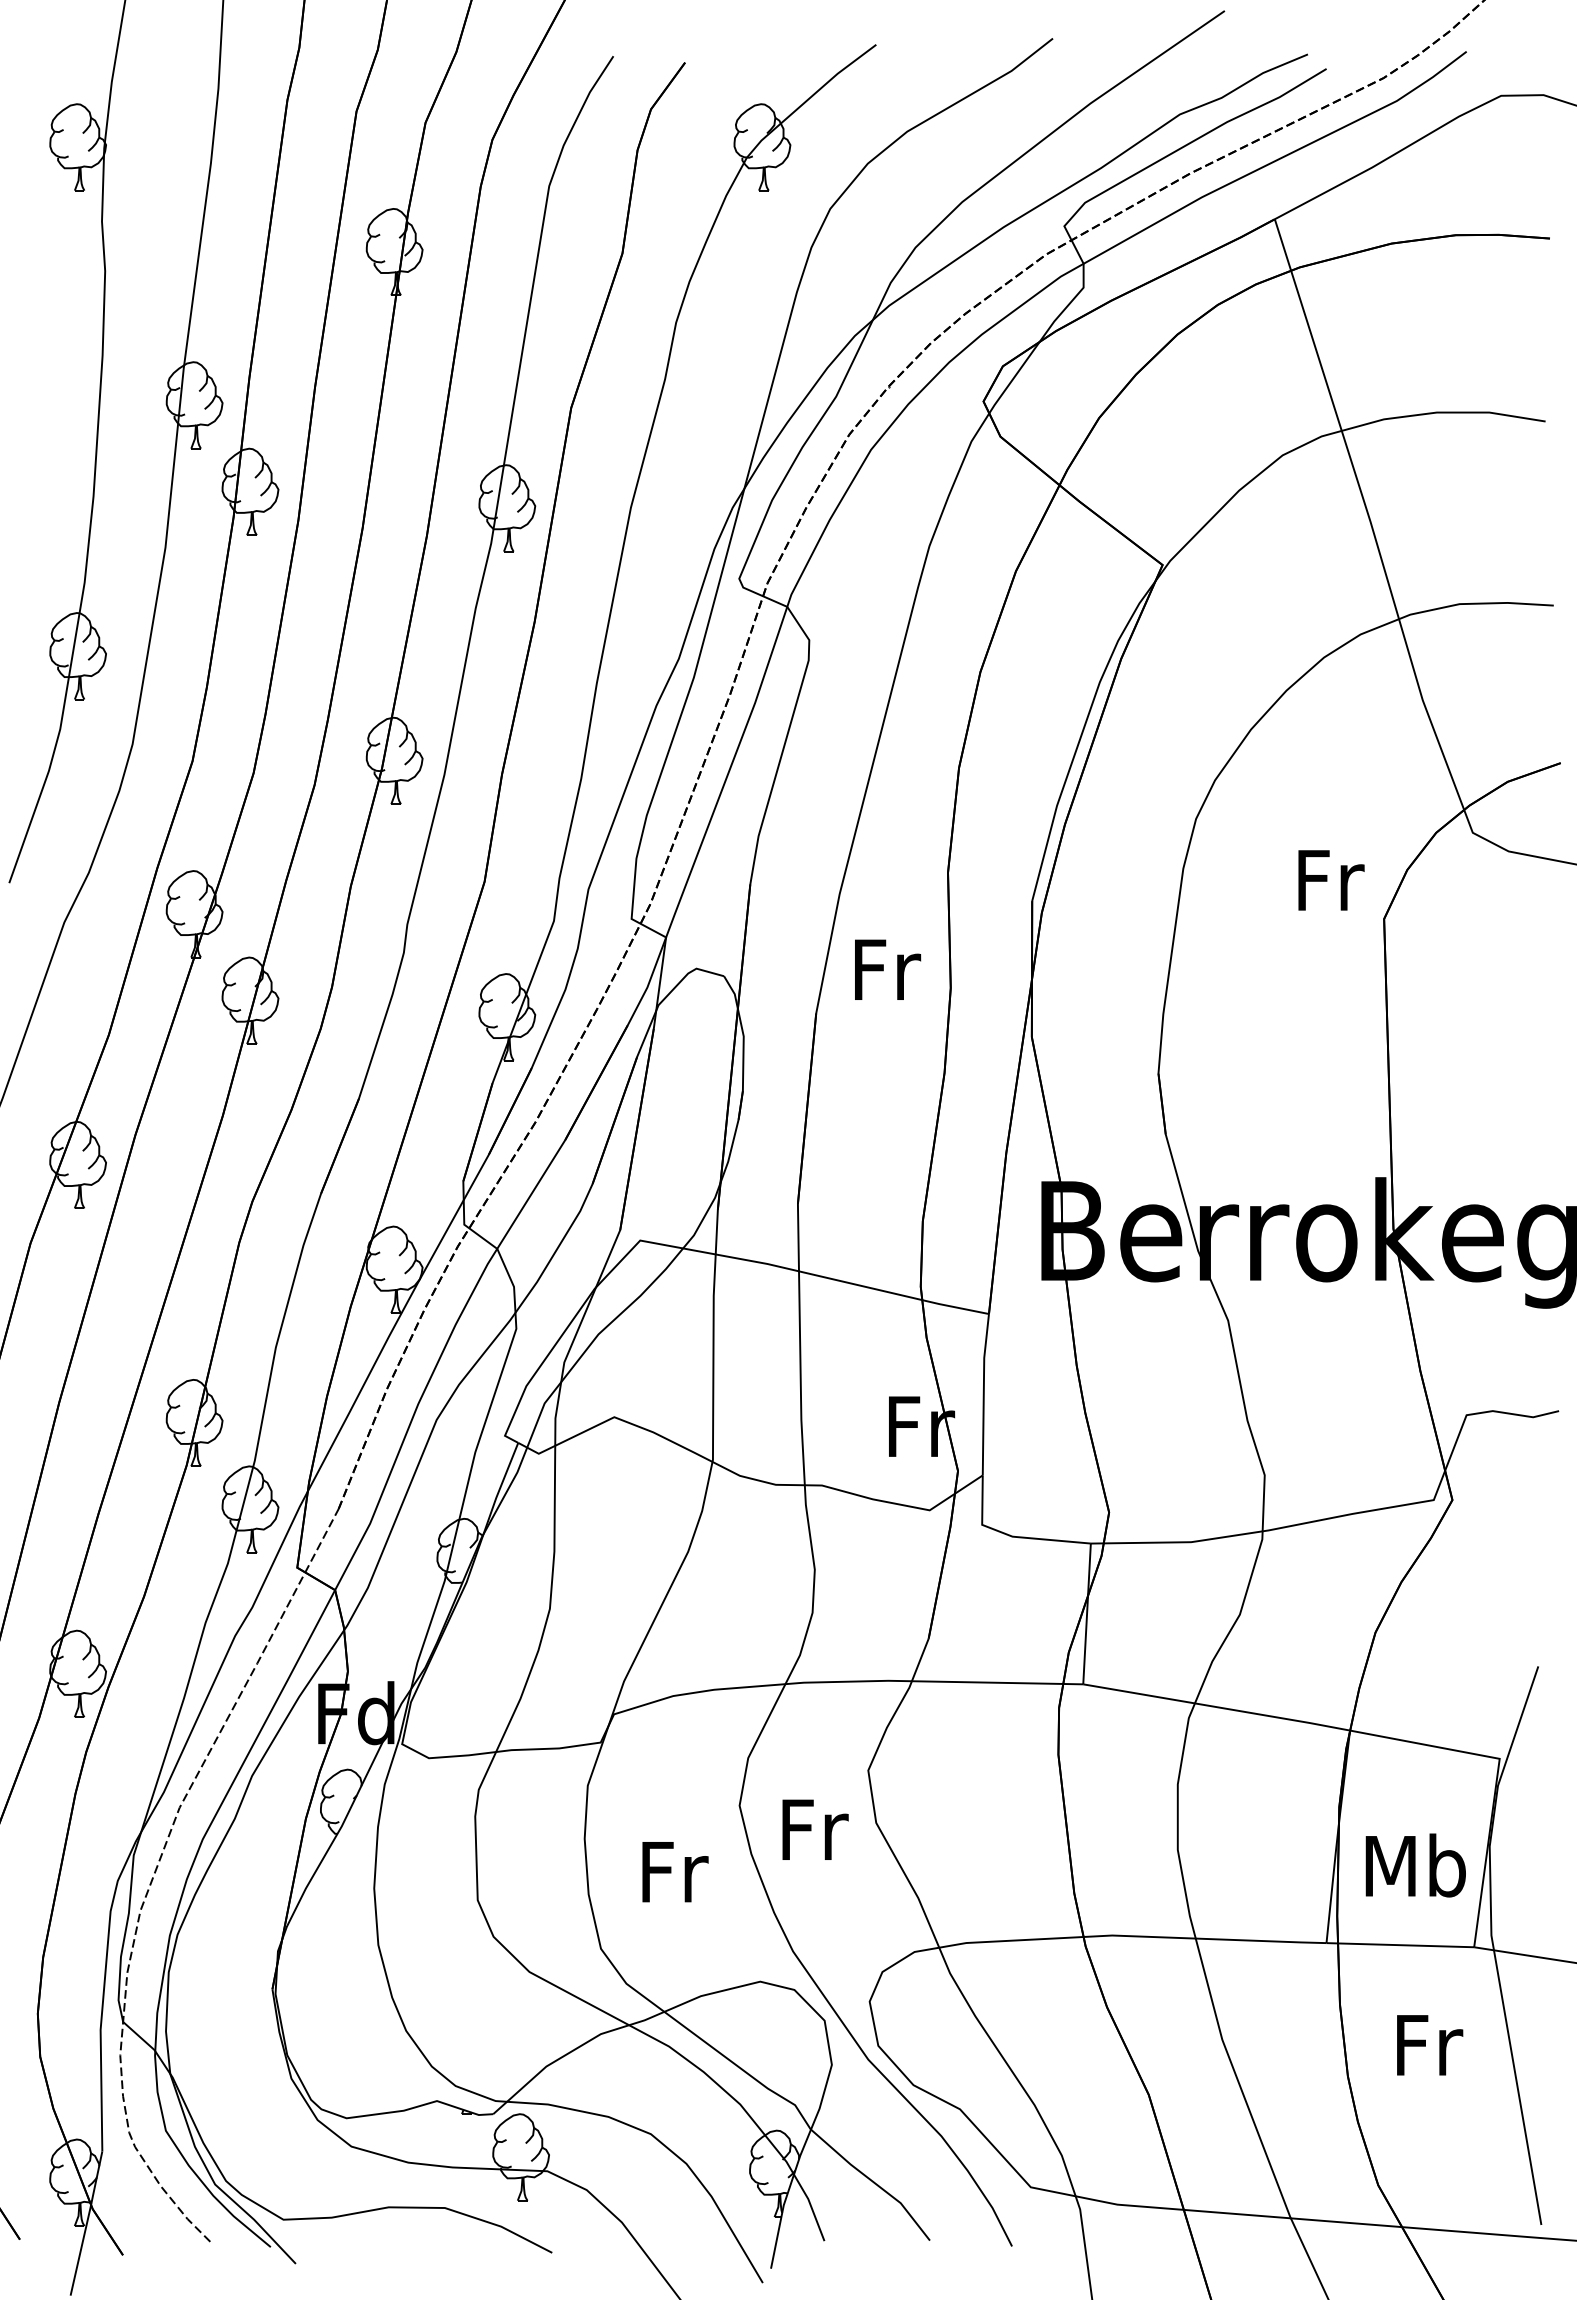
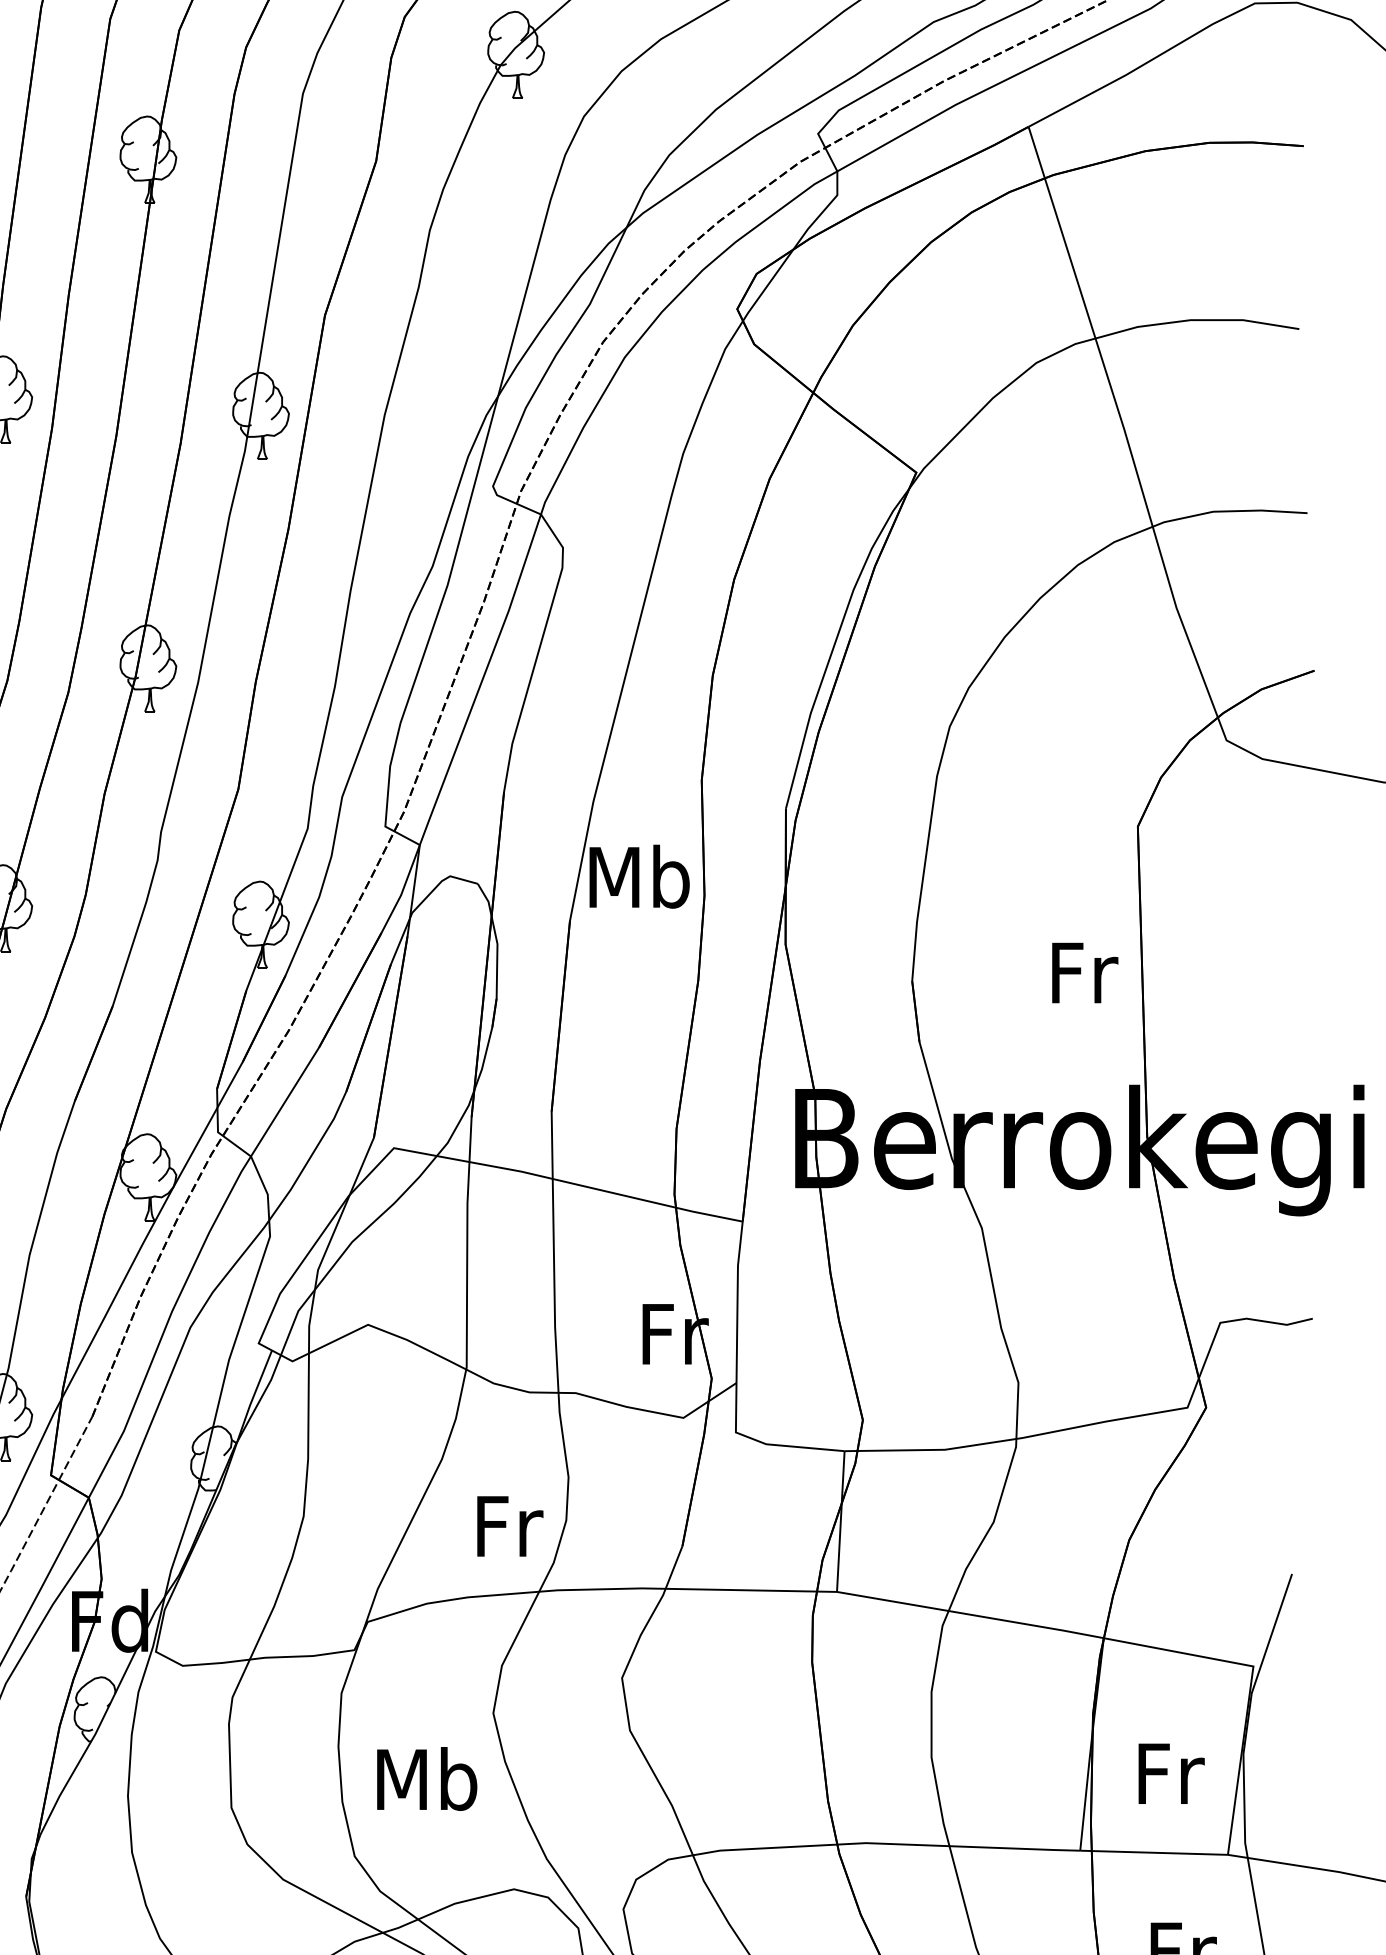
text: (1331, 880) -> (1085, 973), moved
text: (885, 969) -> (639, 877), Fr -> Mb
text: (815, 1829) -> (510, 1526), moved
text: (1415, 1865) -> (1169, 1773), Mb -> Fr
text: (673, 1871) -> (427, 1779), Fr -> Mb

